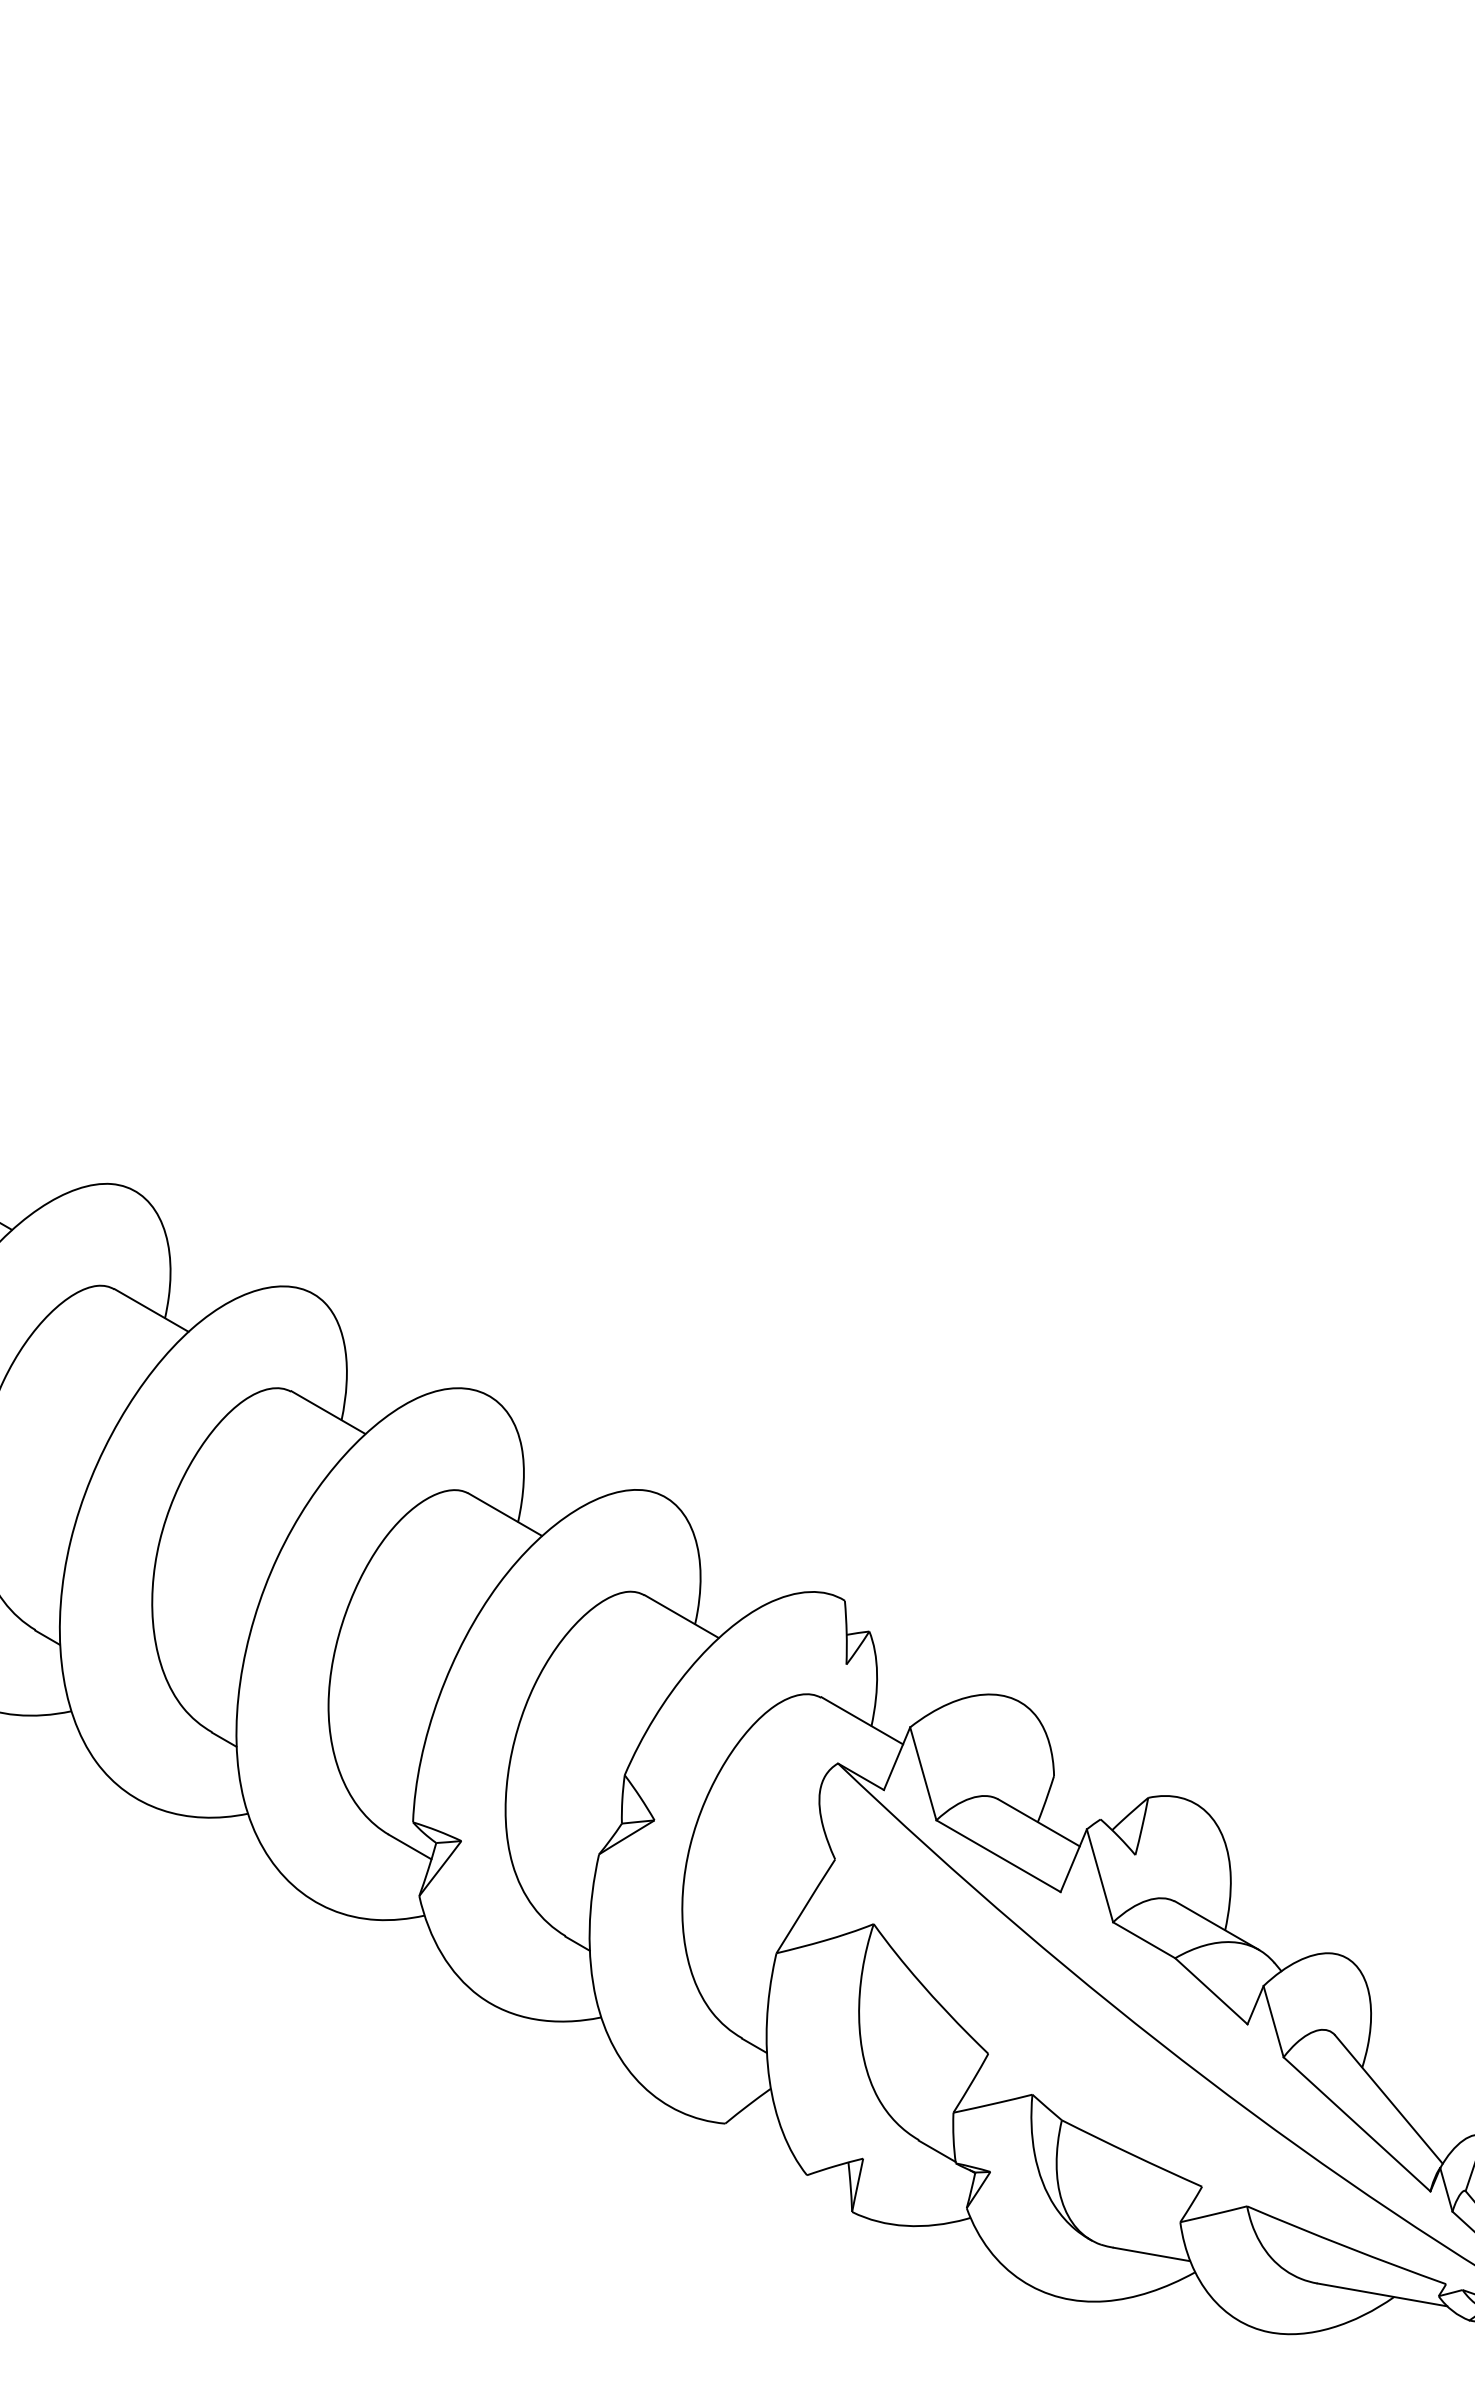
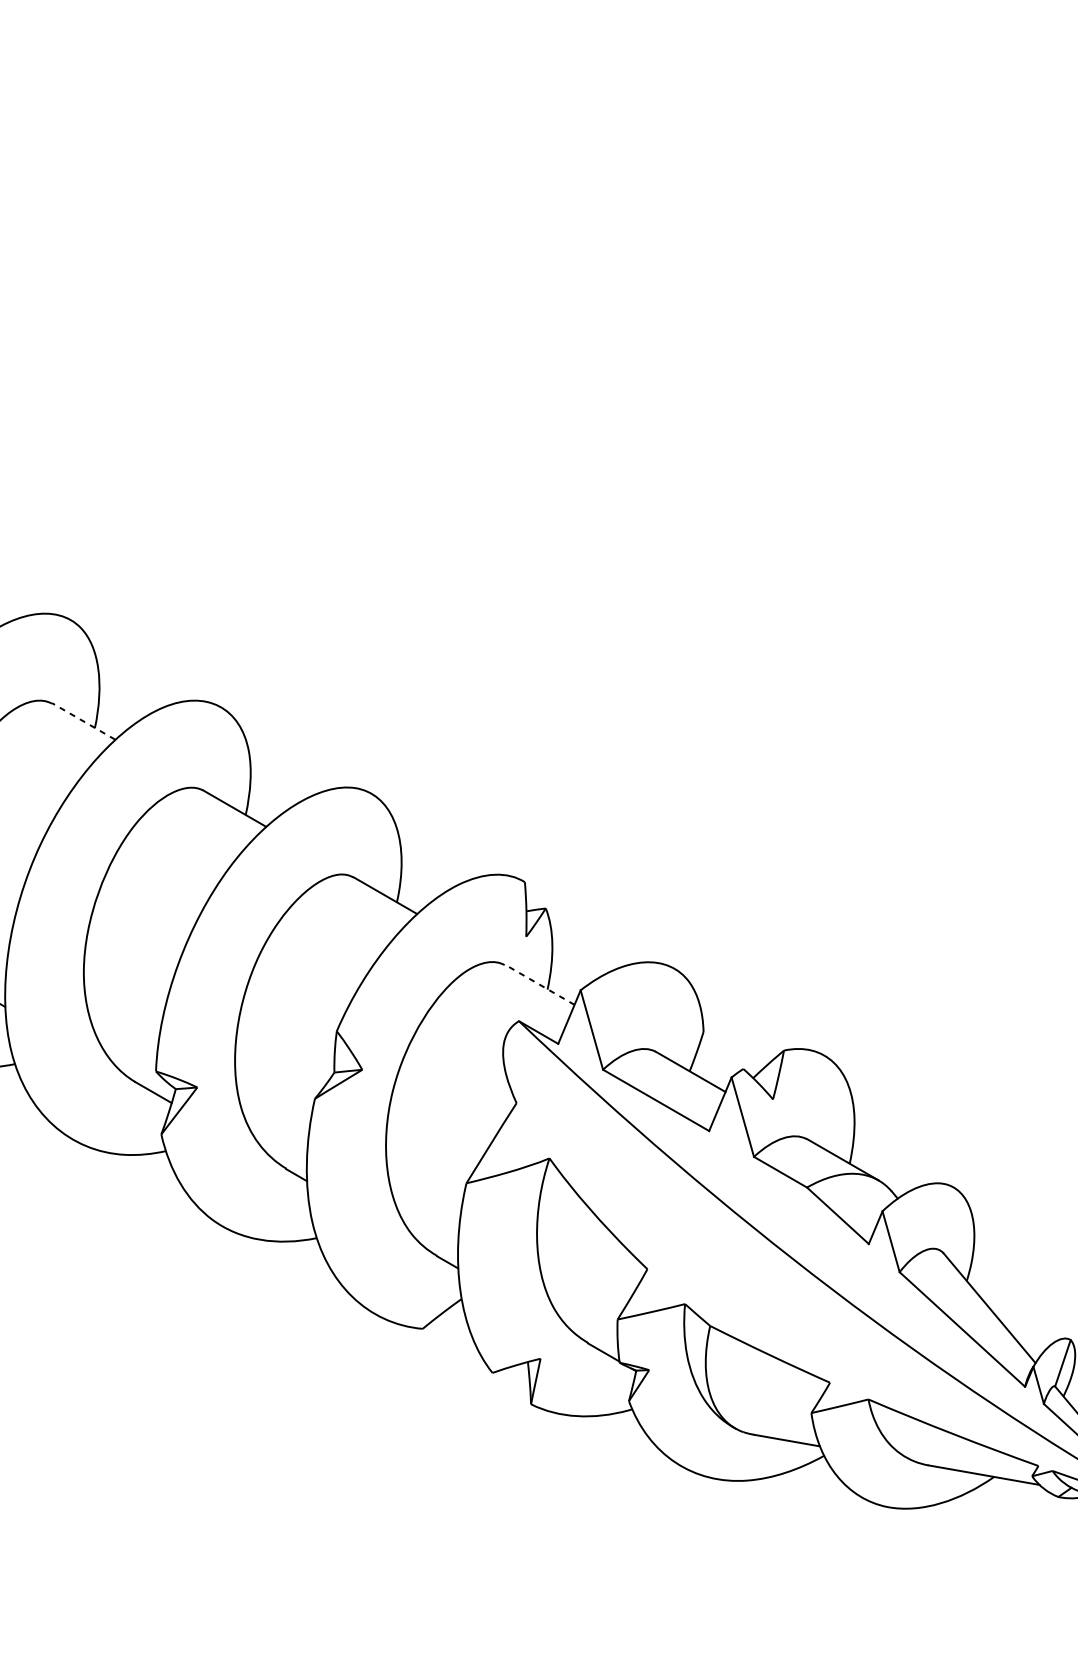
line: (328, 1412) -> (83, 721), solid -> dashed
line: (861, 1720) -> (539, 984), solid -> dashed

